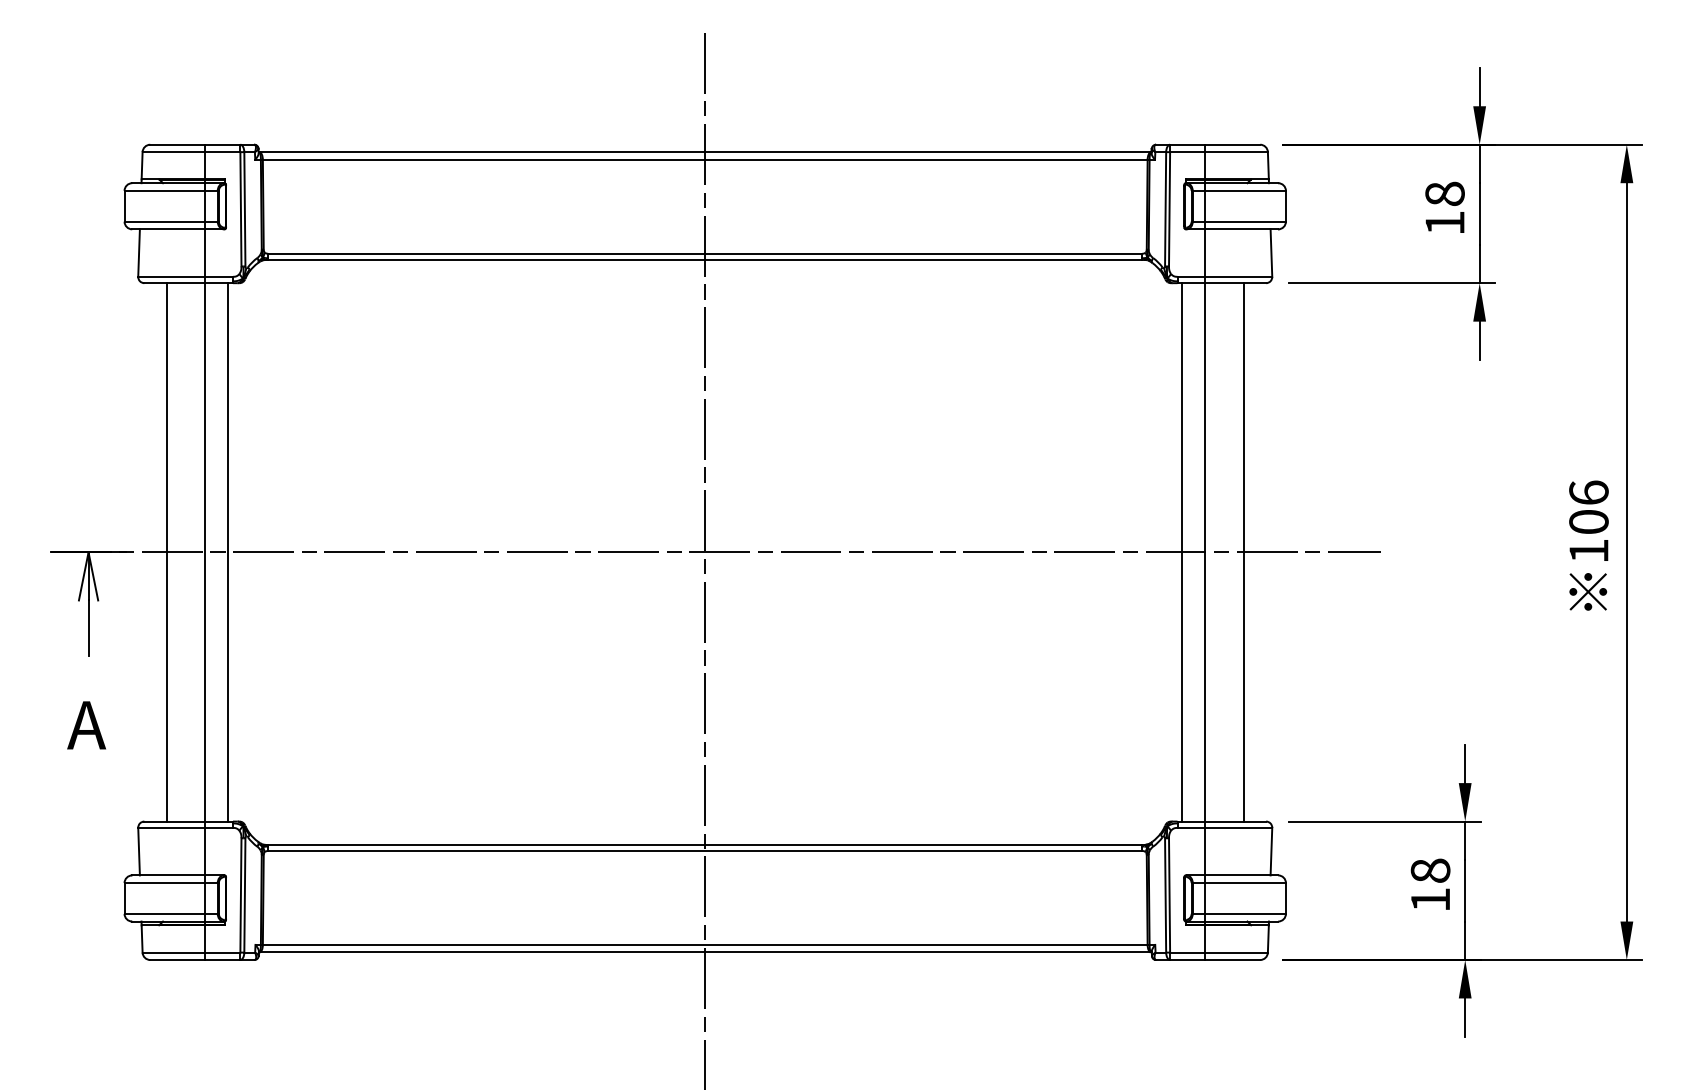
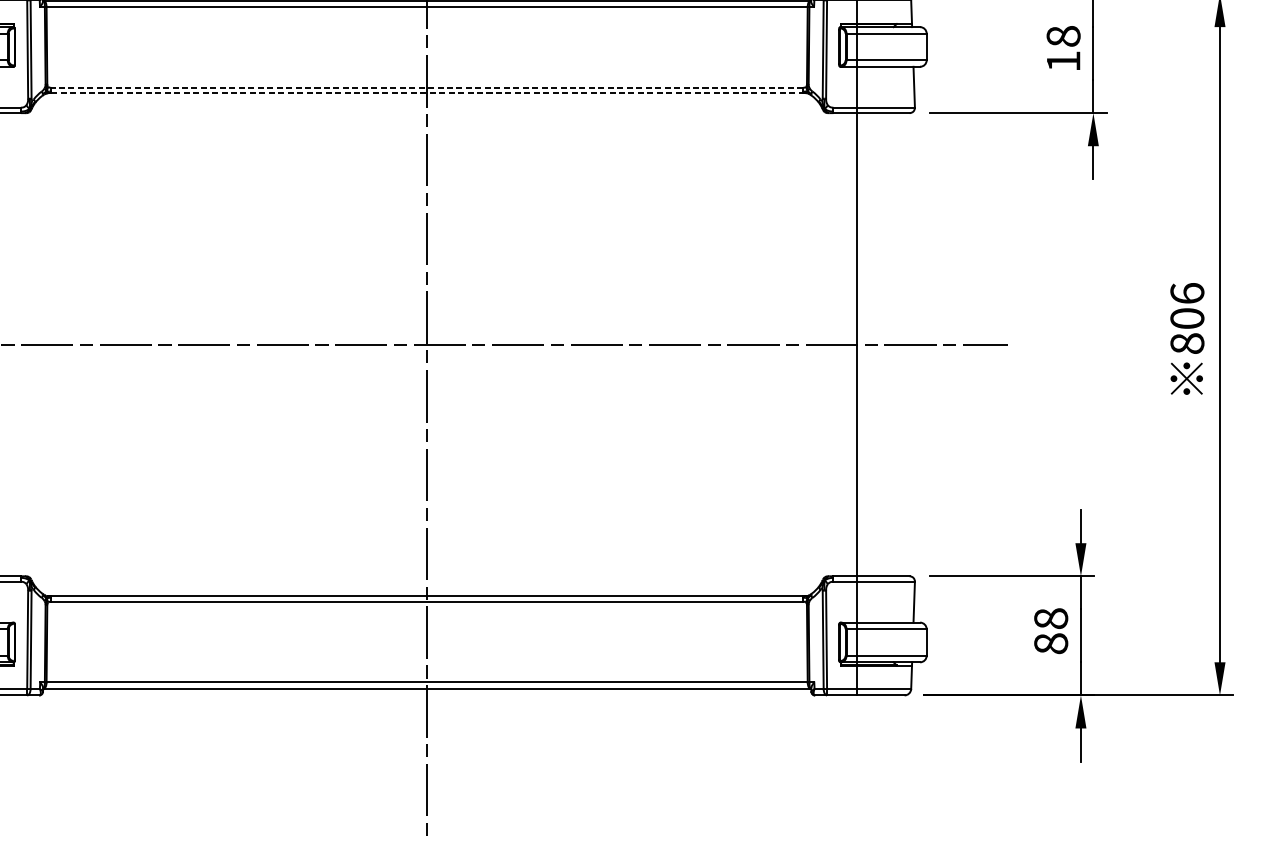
line: (704, 253) -> (426, 87), solid -> dashed
line: (705, 260) -> (427, 93), solid -> dashed
text: (1588, 551) -> (1187, 343), 106 -> 806
line: (228, 552) -> (16, 344), removed
line: (1182, 552) -> (837, 344), removed
line: (1243, 552) -> (890, 344), removed
text: (1430, 899) -> (1051, 643), 18 -> 88

